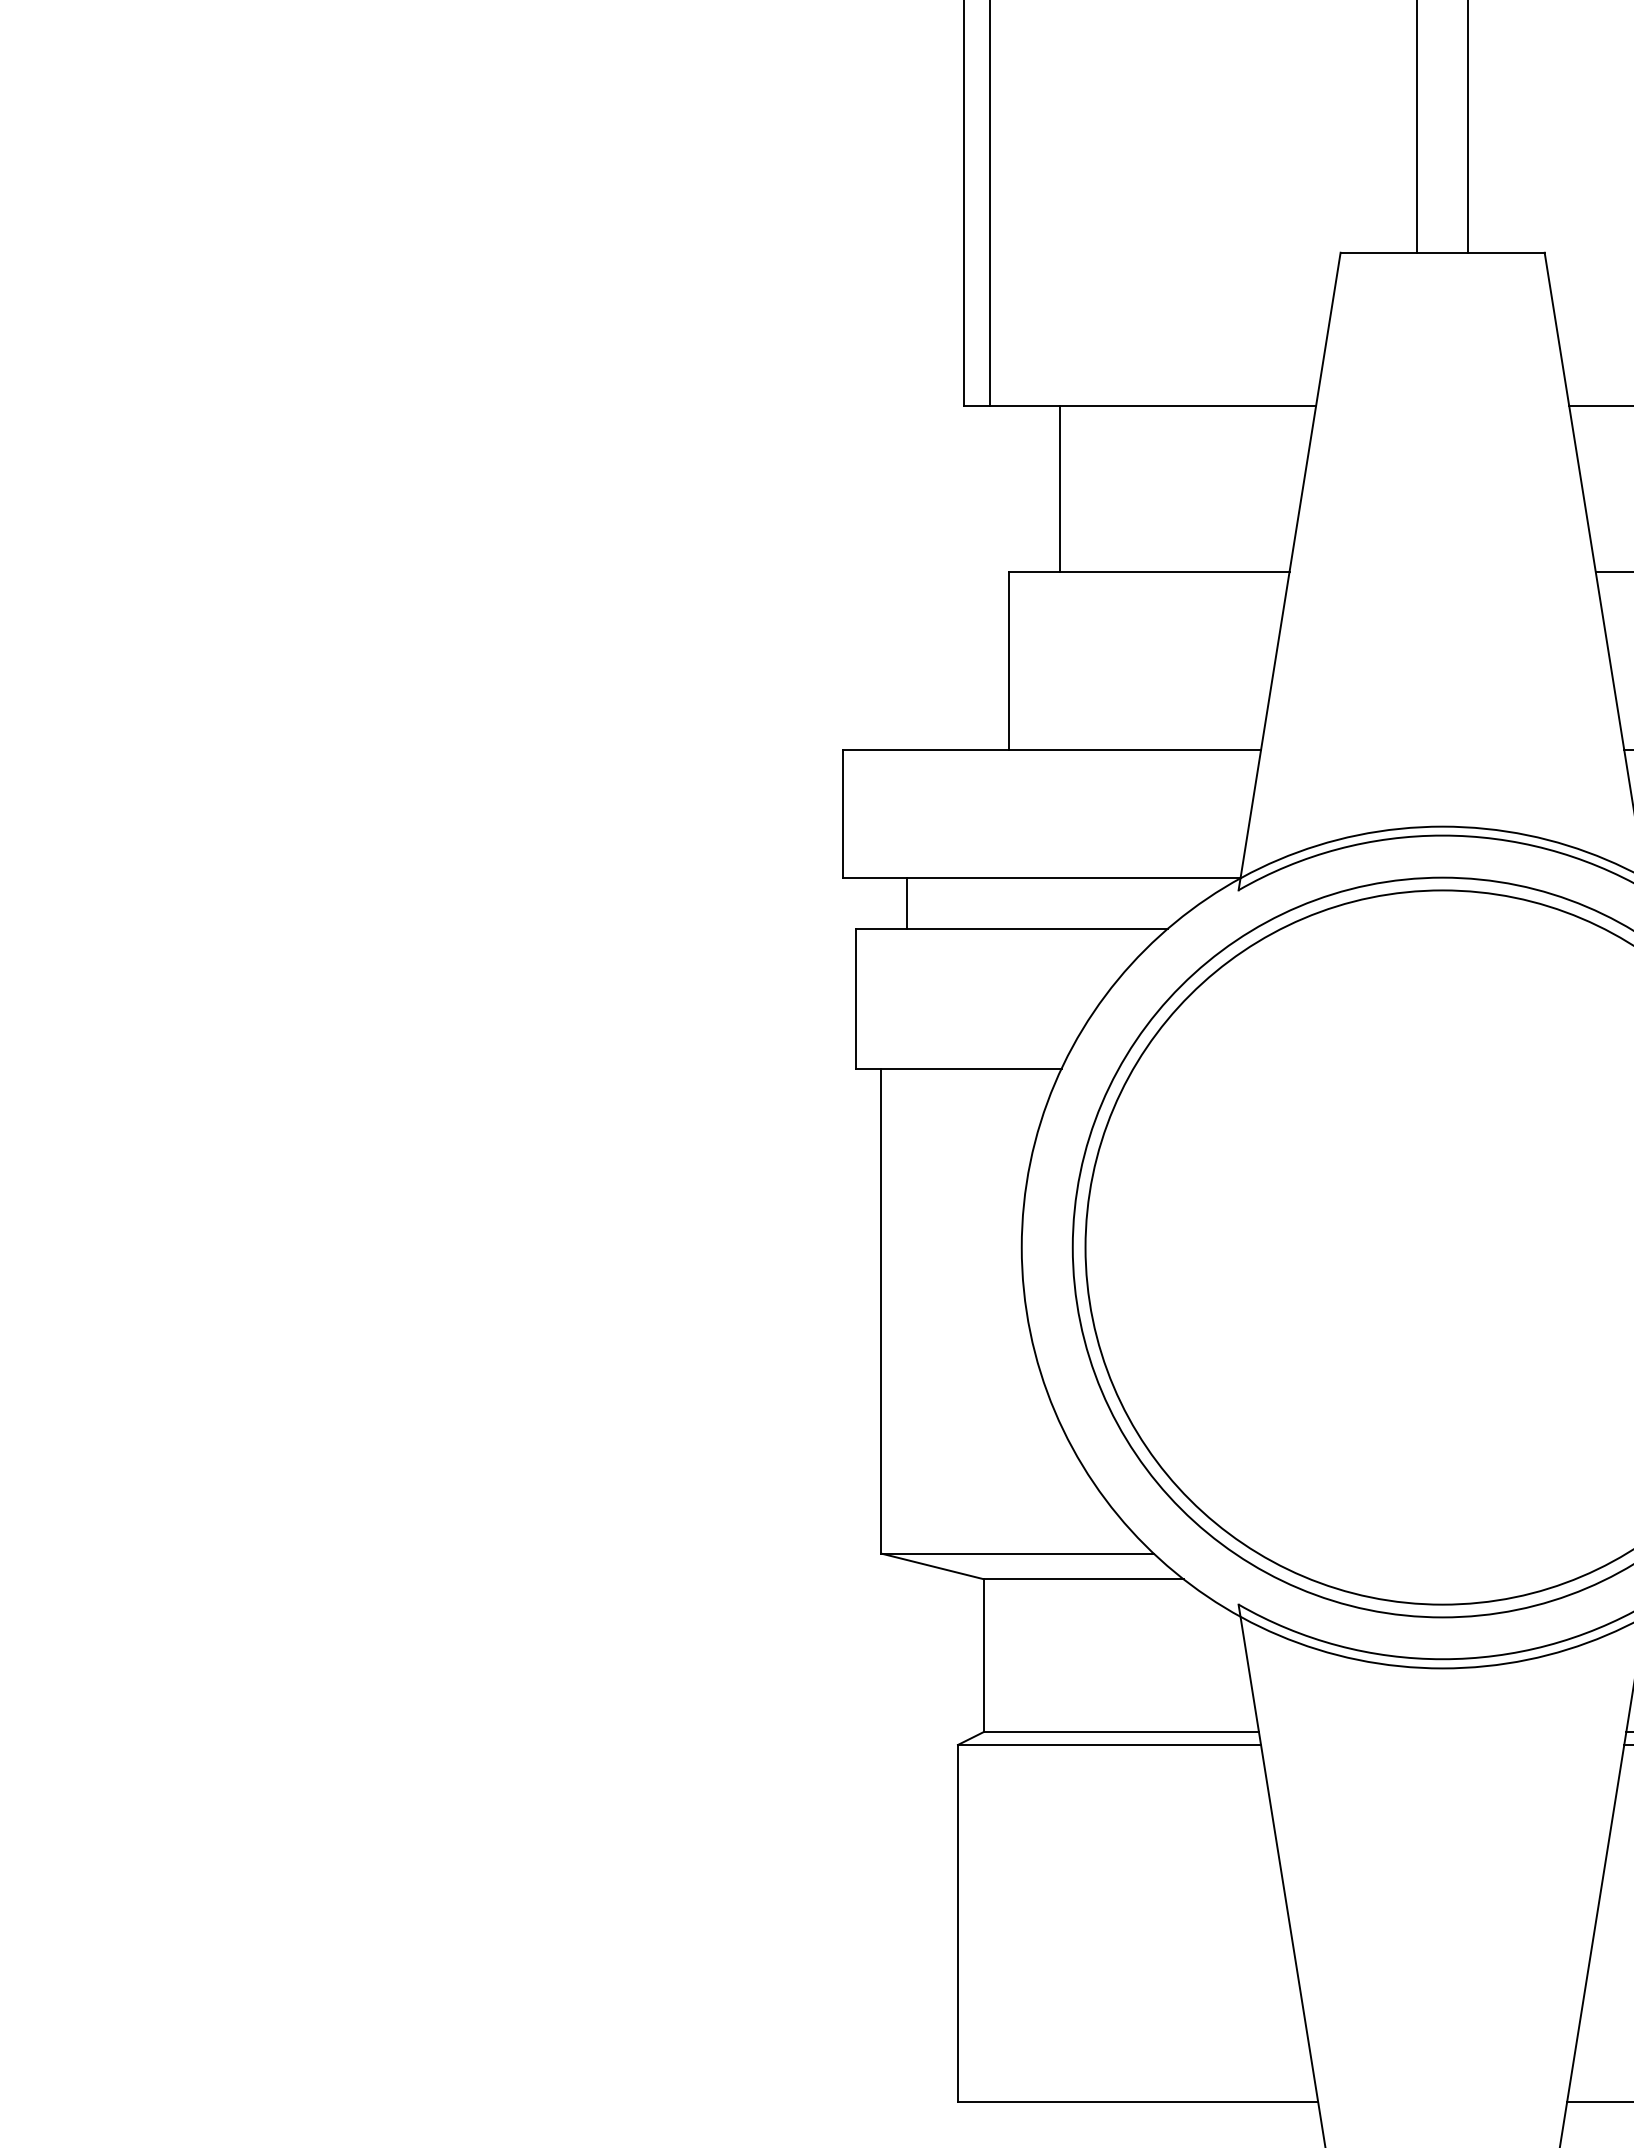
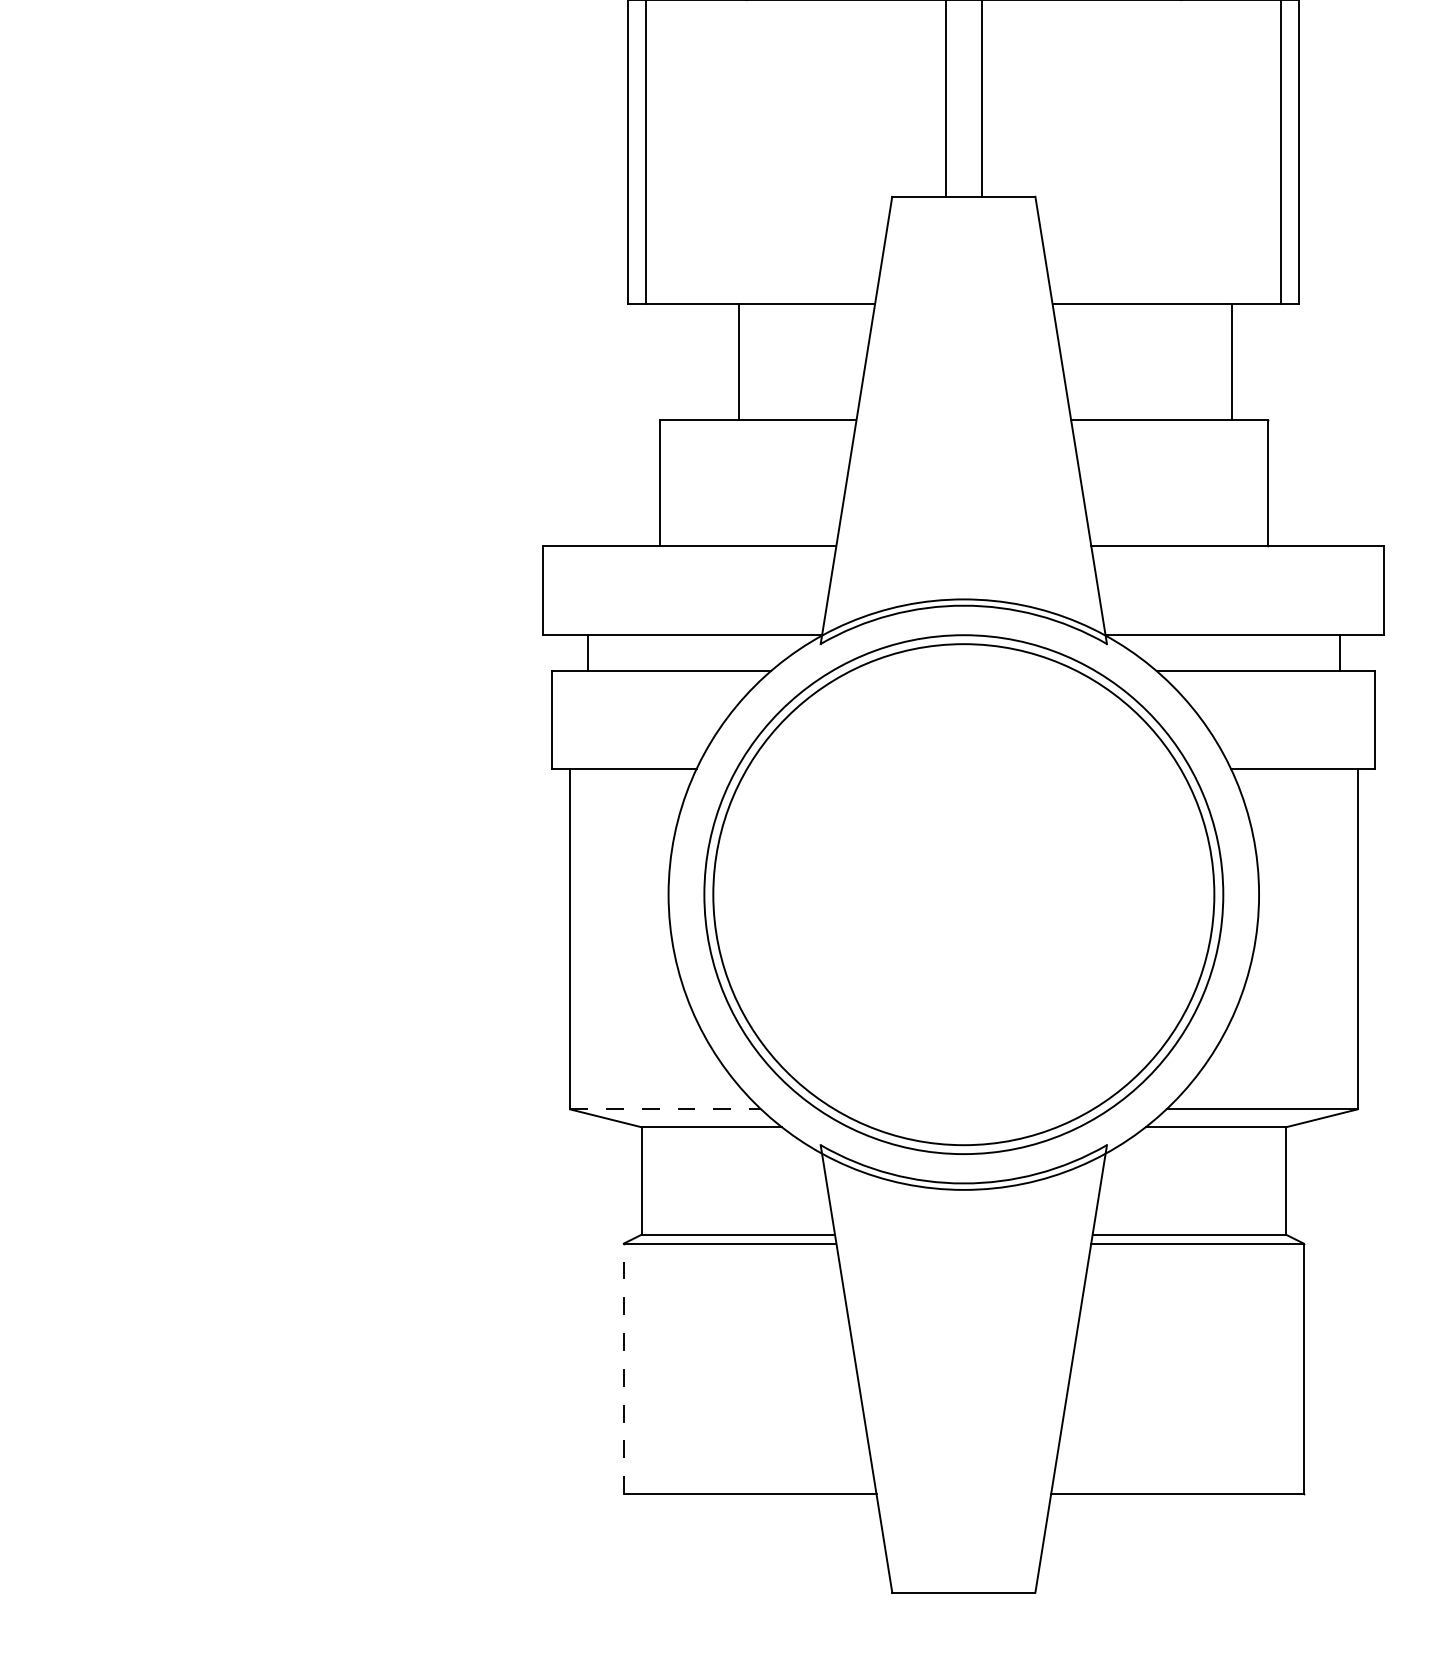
line: (1060, 488) -> (739, 362), moved
line: (1017, 1553) -> (665, 1109), solid -> dashed
line: (957, 1922) -> (623, 1368), solid -> dashed

